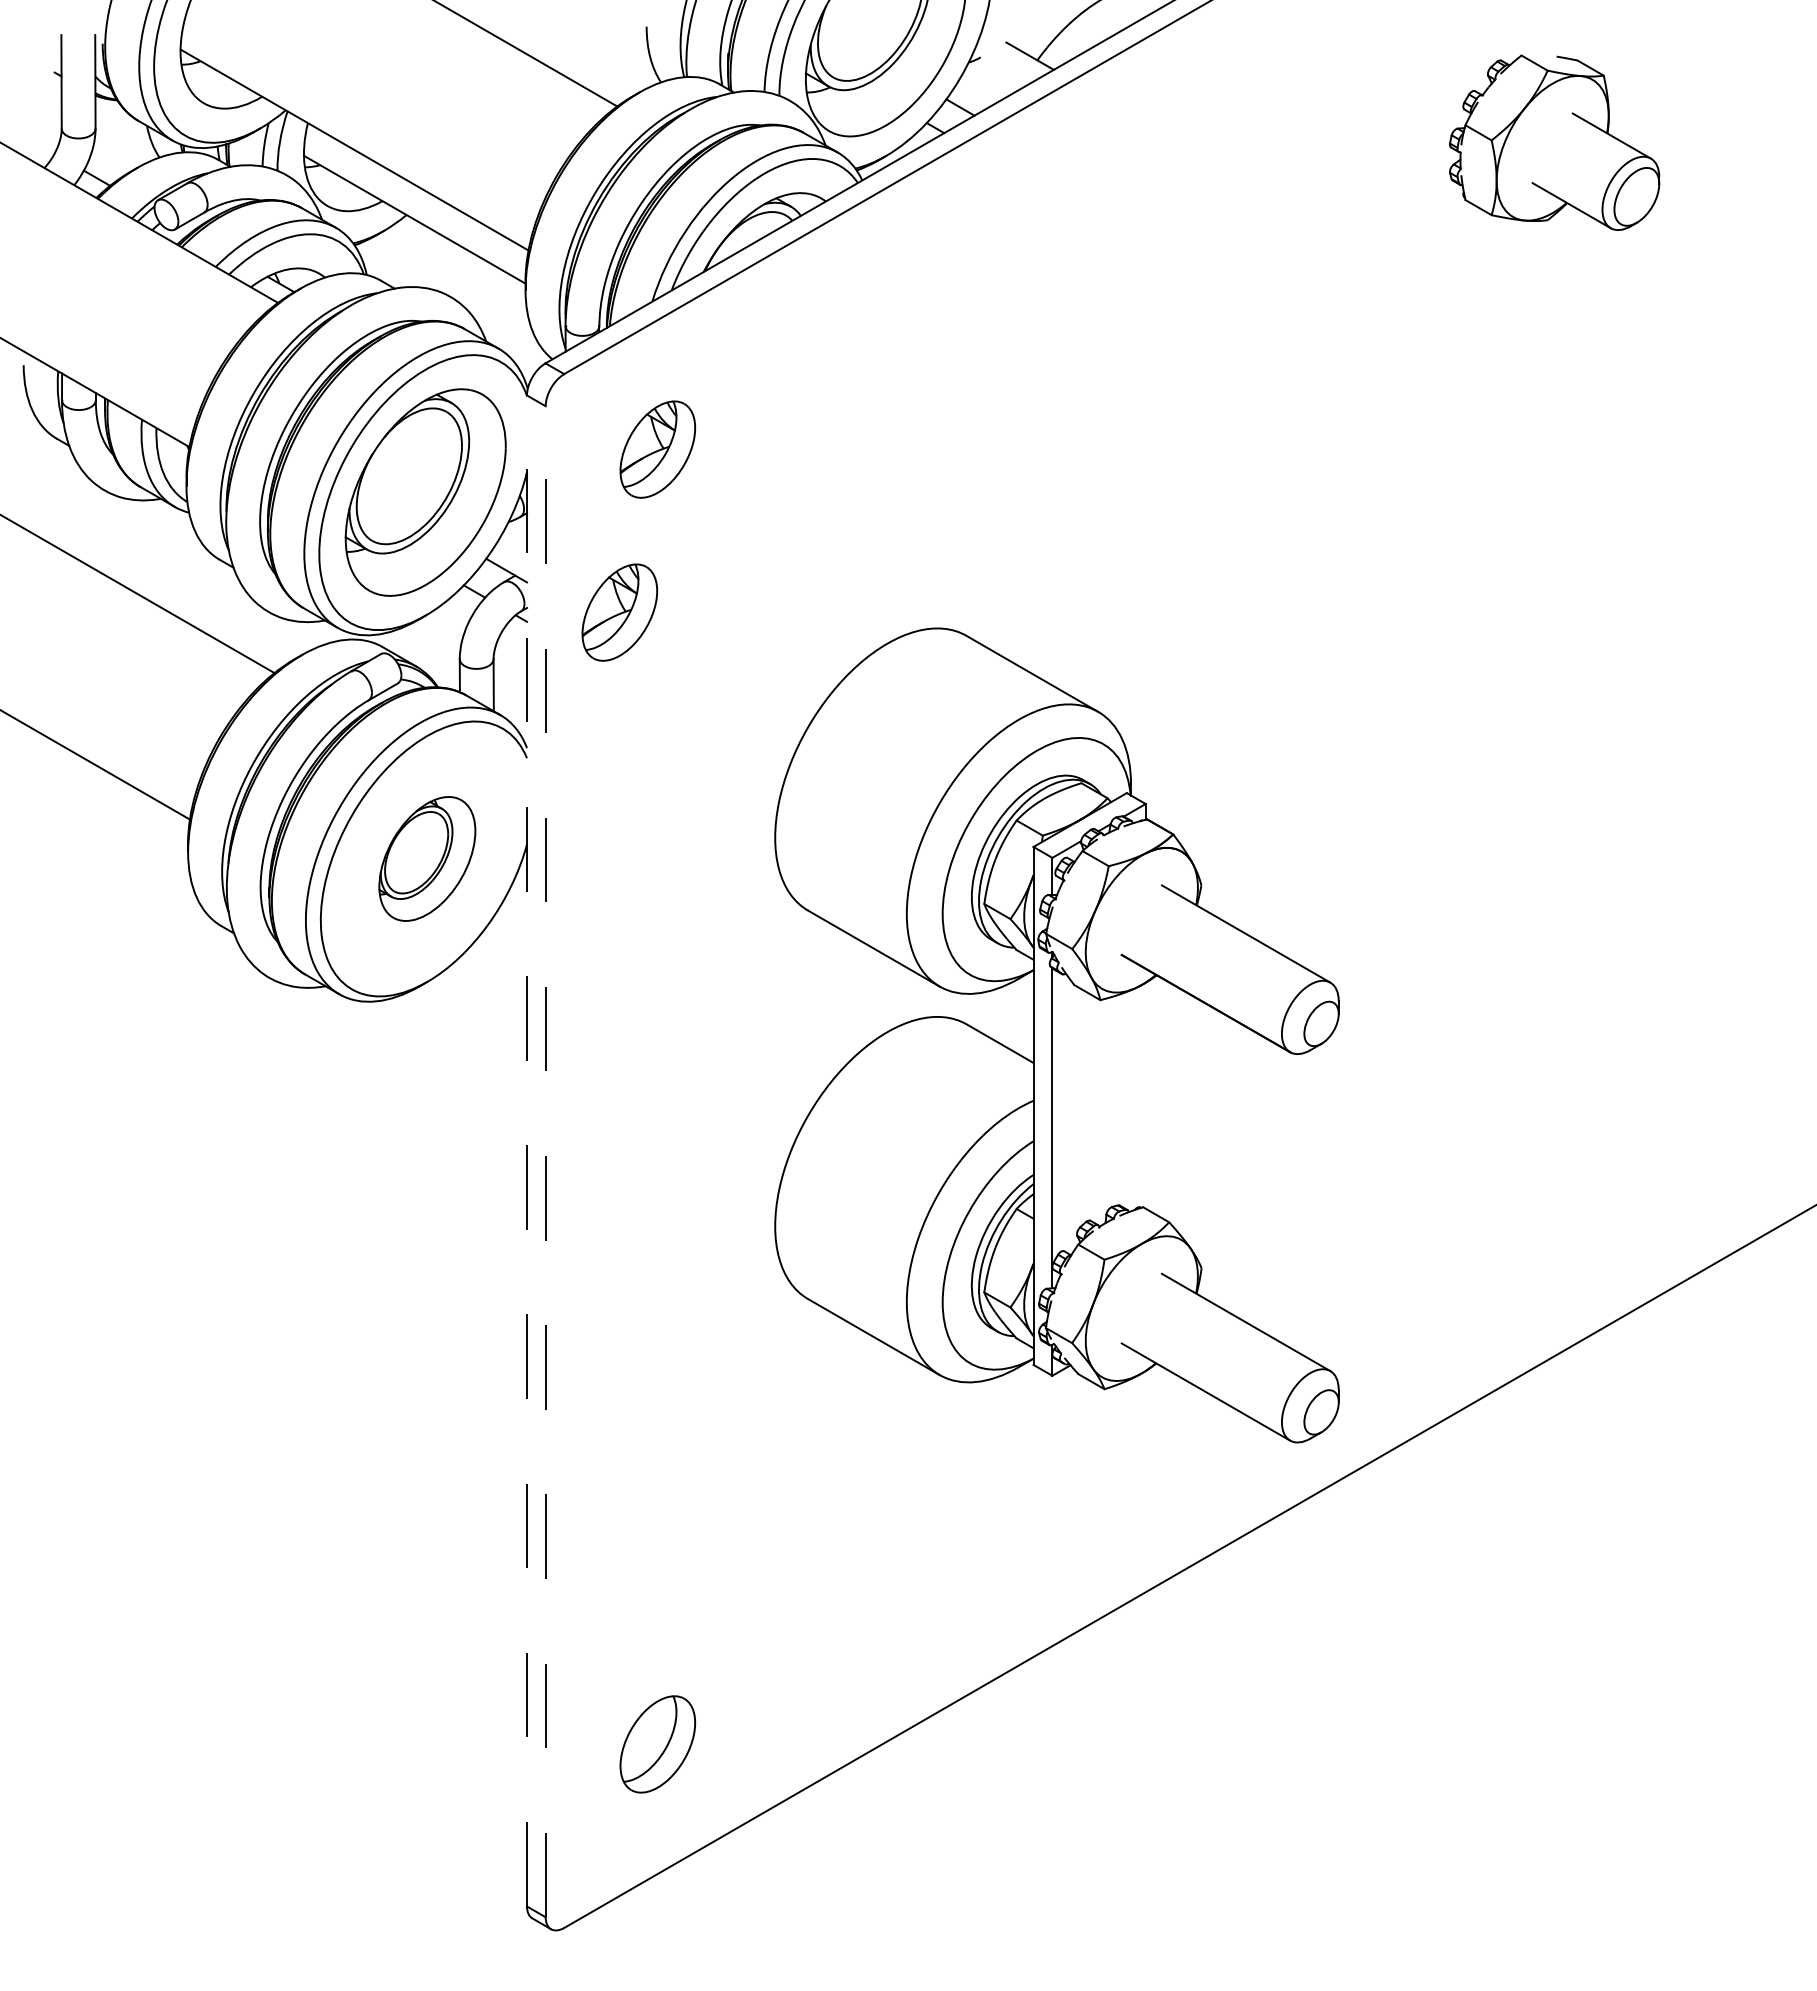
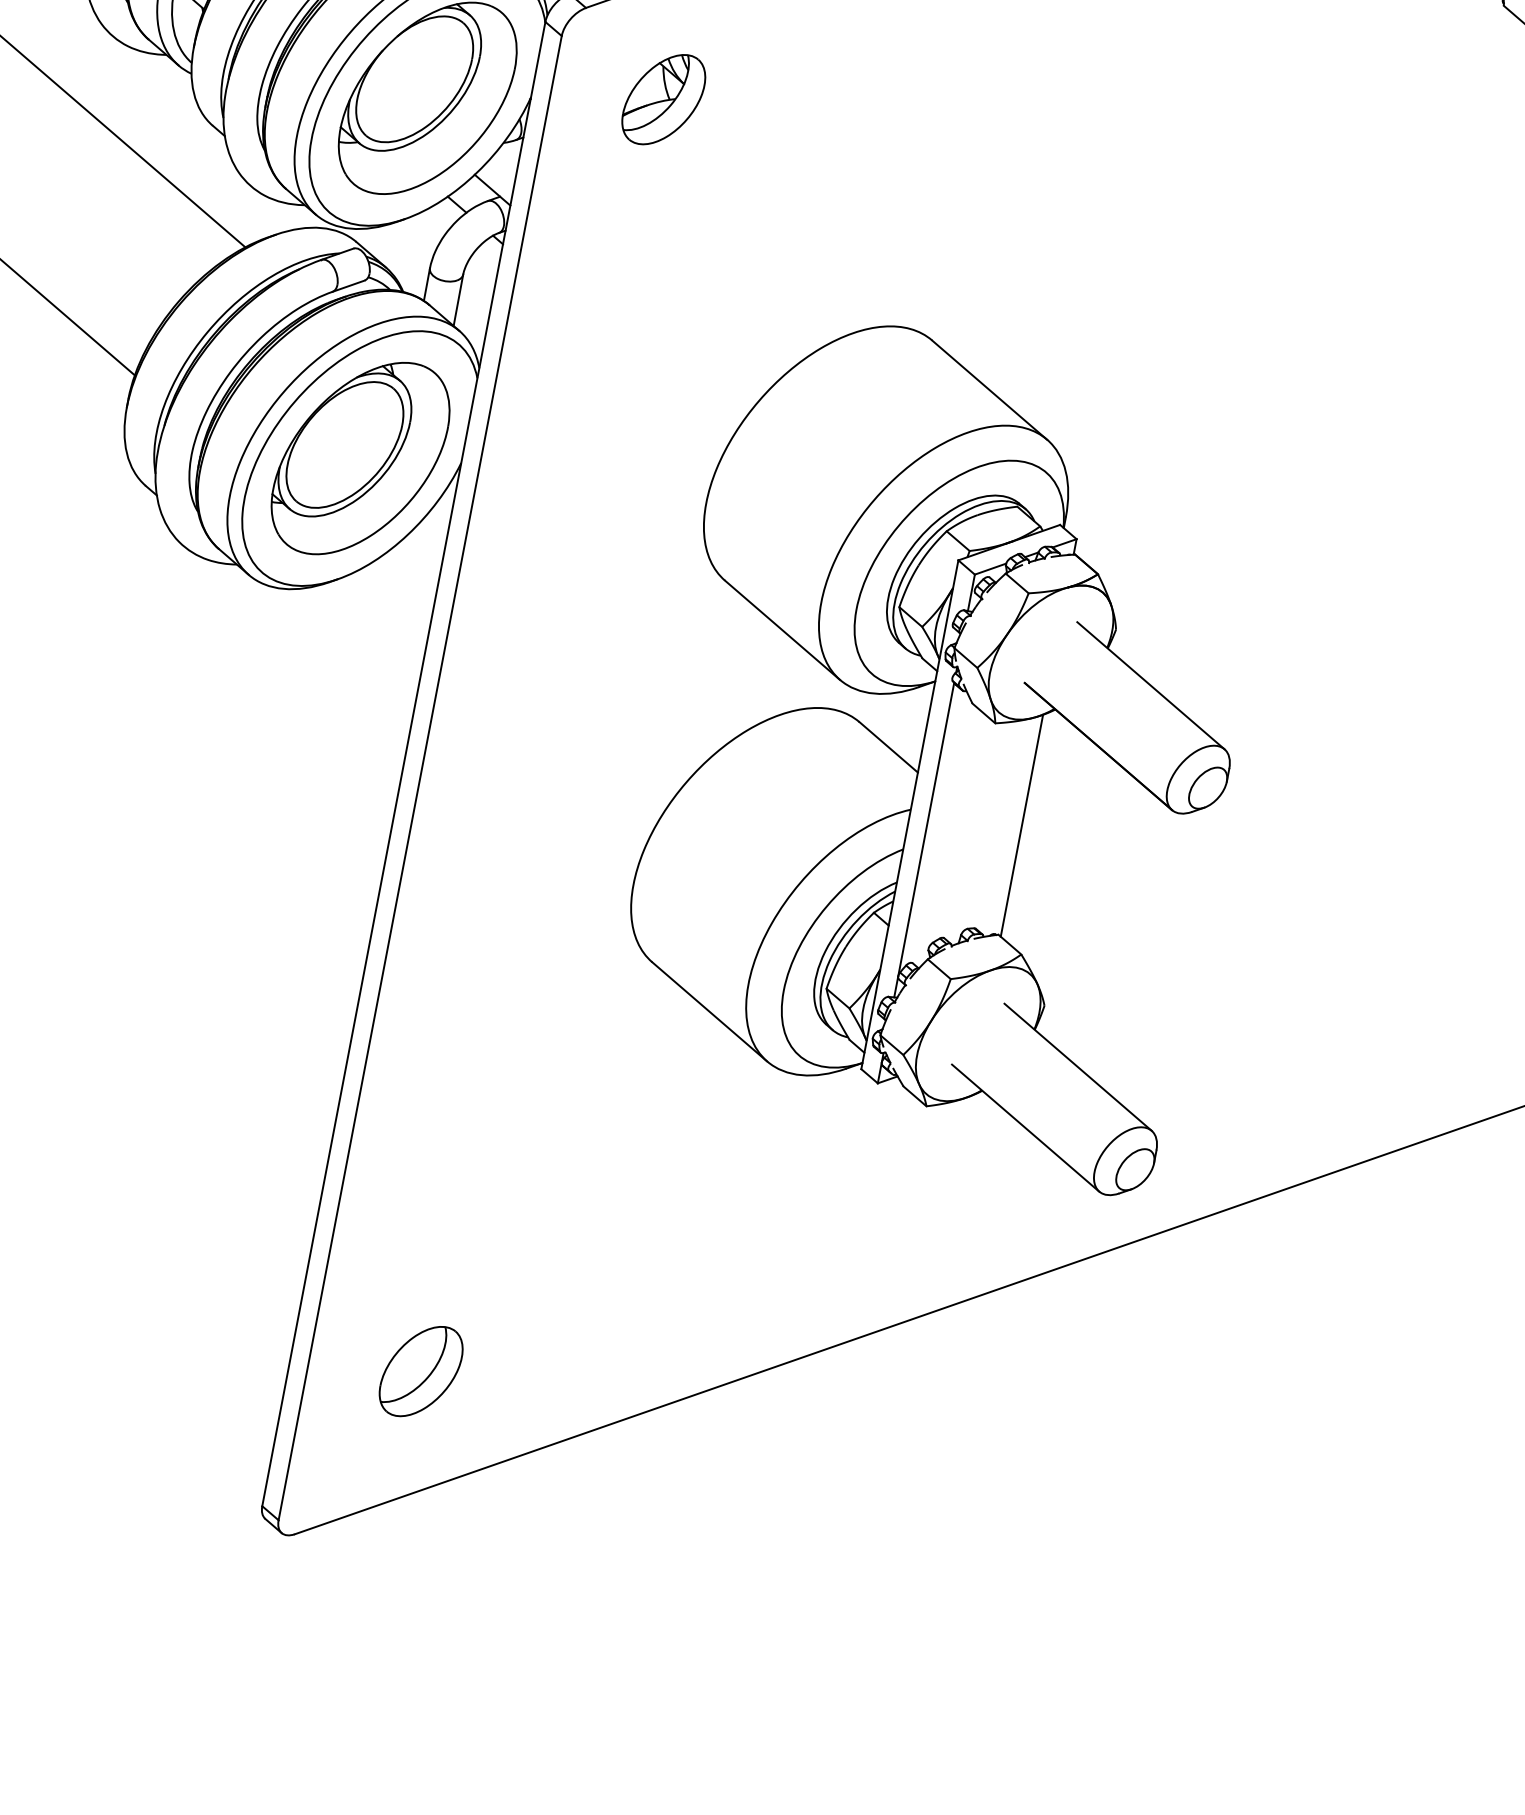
part: (619, 612) -> (595, 252), removed
part: (427, 858) -> (360, 458), size x1.67
line: (1145, 1095) -> (1021, 825), added
line: (527, 1151) -> (404, 764), dashed -> solid
line: (545, 1161) -> (420, 777), dashed -> solid

